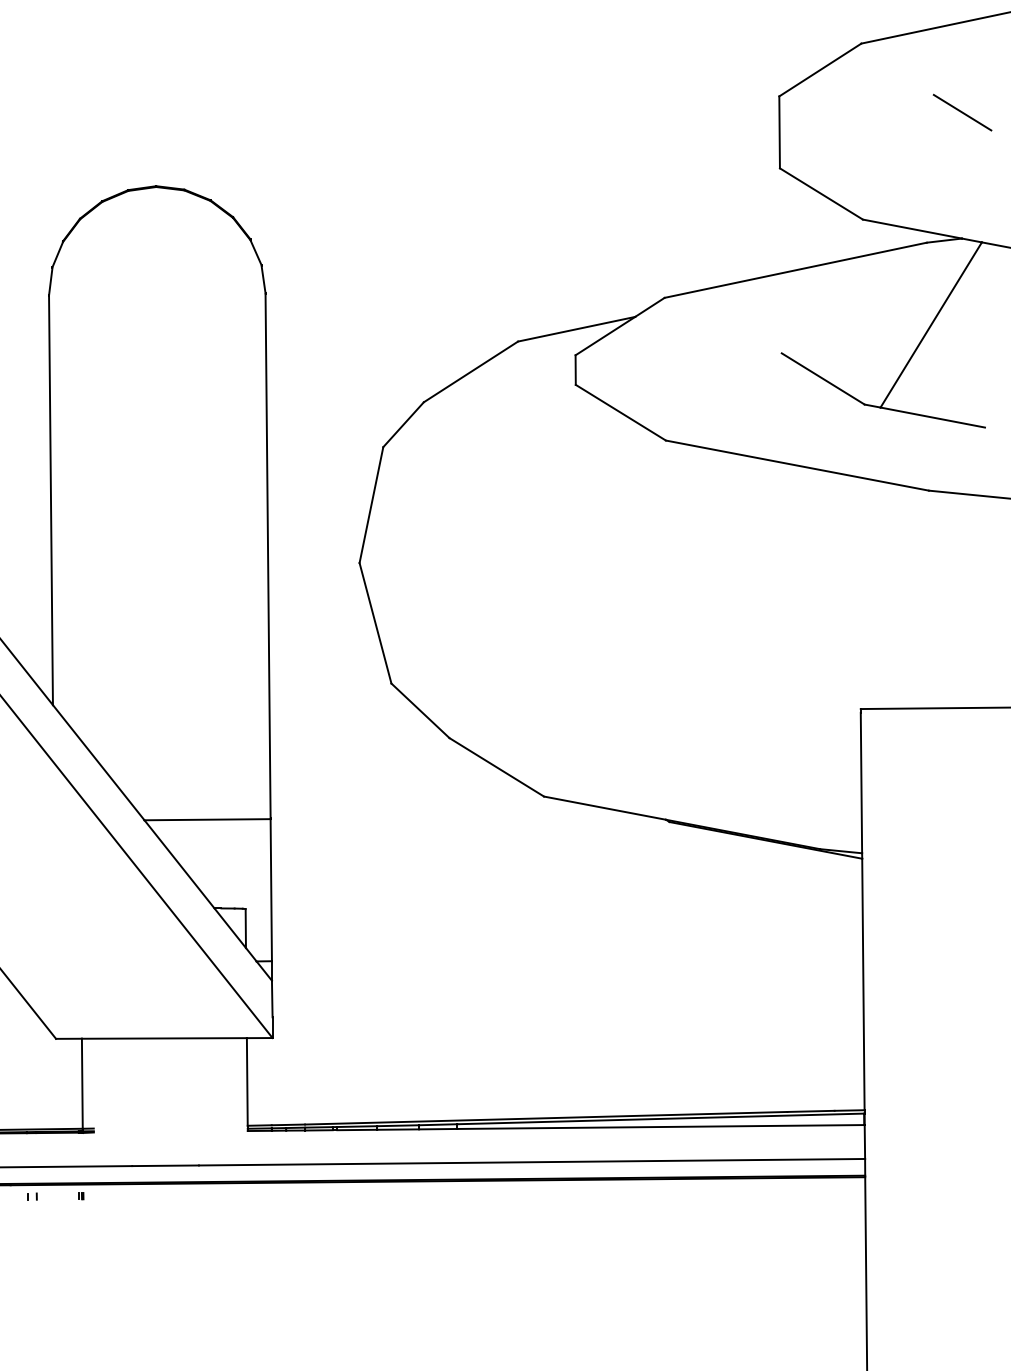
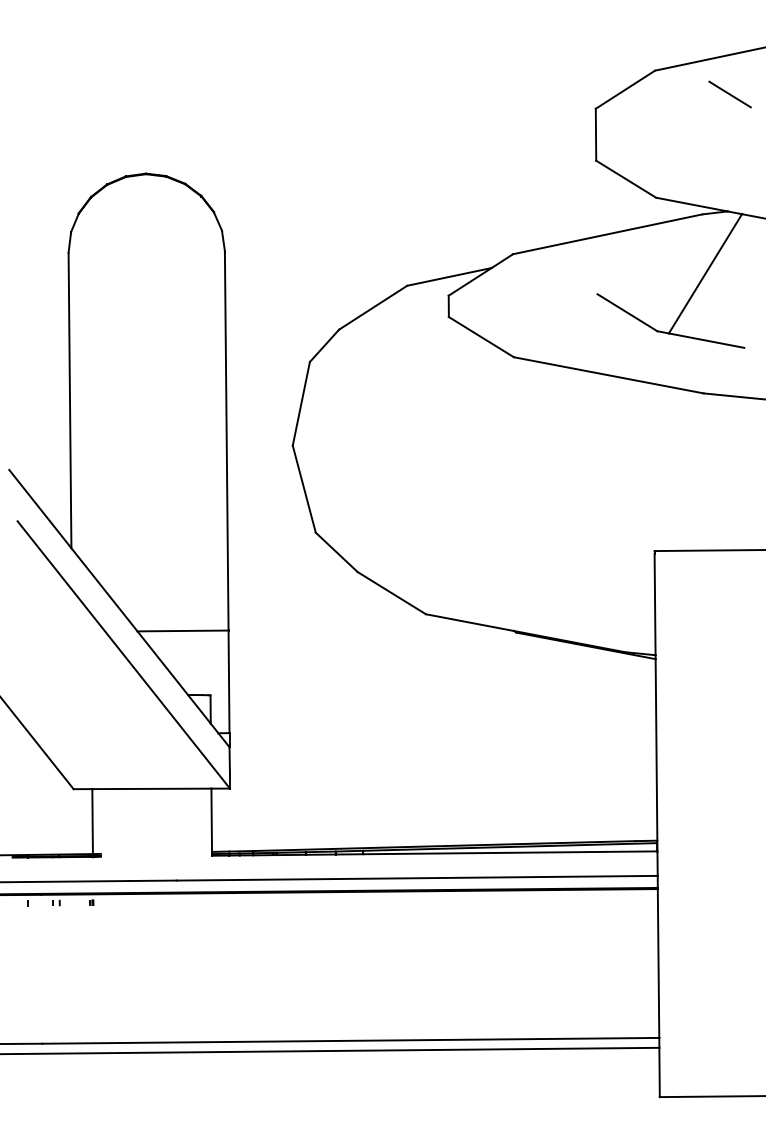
line: (961, 112) -> (729, 94), moved

